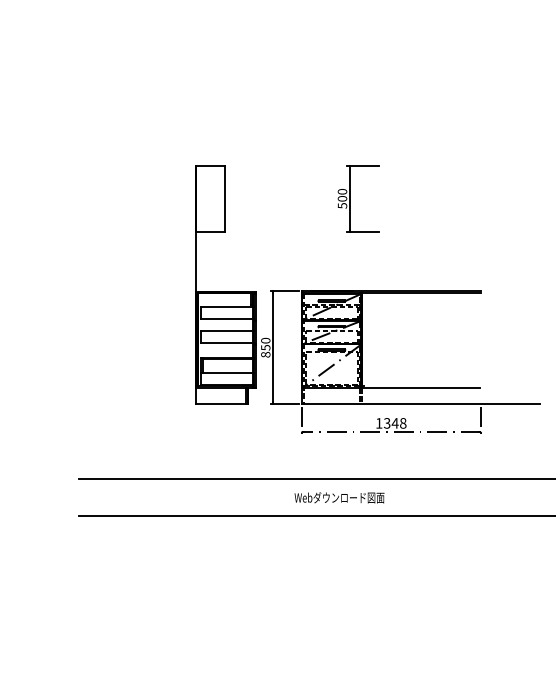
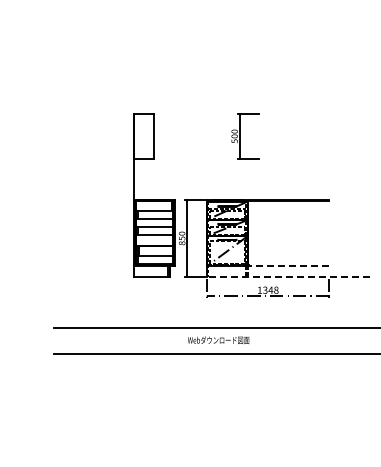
line: (421, 388) -> (288, 266), solid -> dashed
line: (421, 404) -> (288, 277), solid -> dashed
text: (339, 498) -> (218, 340), moved

